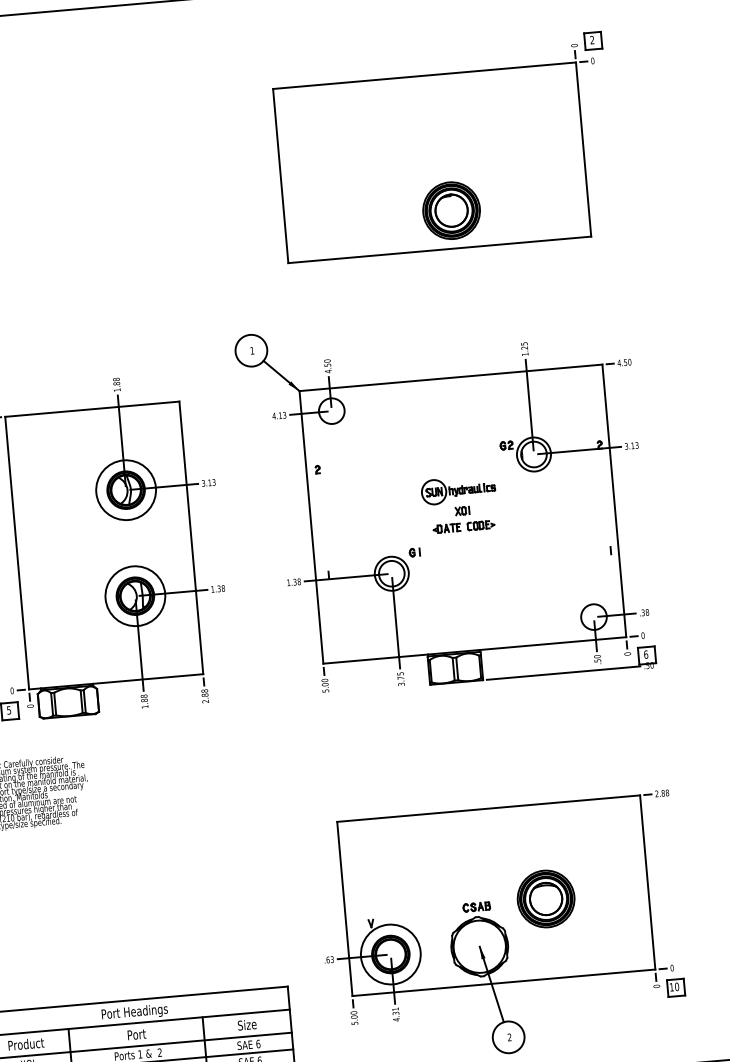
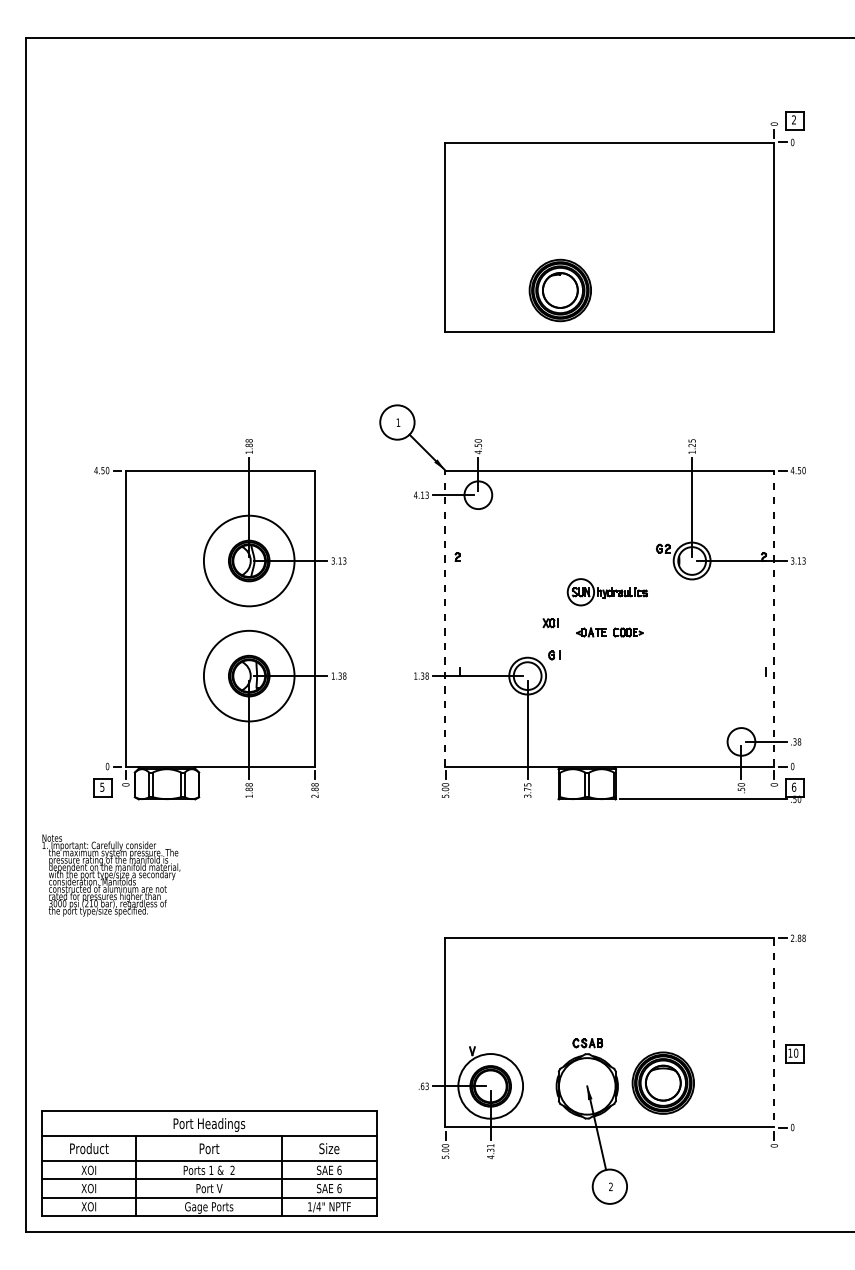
part: (450, 210) -> (559, 290), moved
circle: (125, 489) -> (248, 560), size x1.4
line: (614, 500) -> (774, 618), solid -> dashed
part: (462, 511) -> (550, 623), moved
line: (311, 527) -> (445, 618), solid -> dashed
circle: (134, 595) -> (248, 675), size x1.4
line: (647, 882) -> (774, 1032), solid -> dashed
part: (545, 898) -> (662, 1082), moved
part: (675, 987) -> (794, 1053), moved

